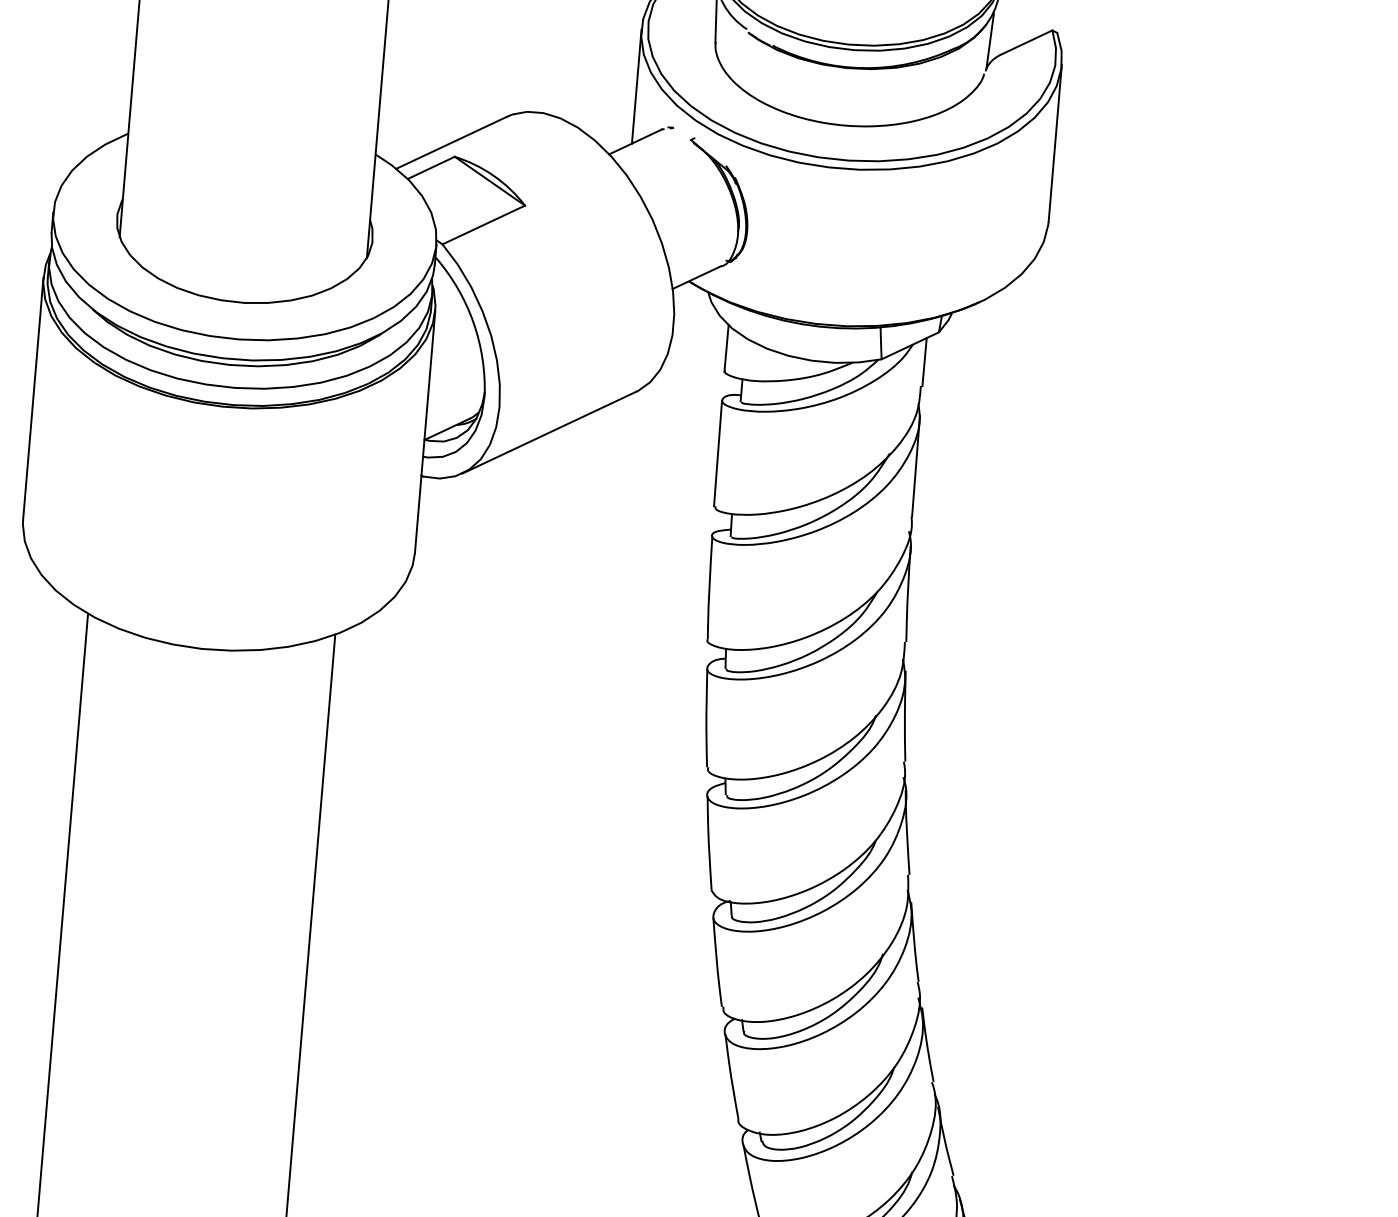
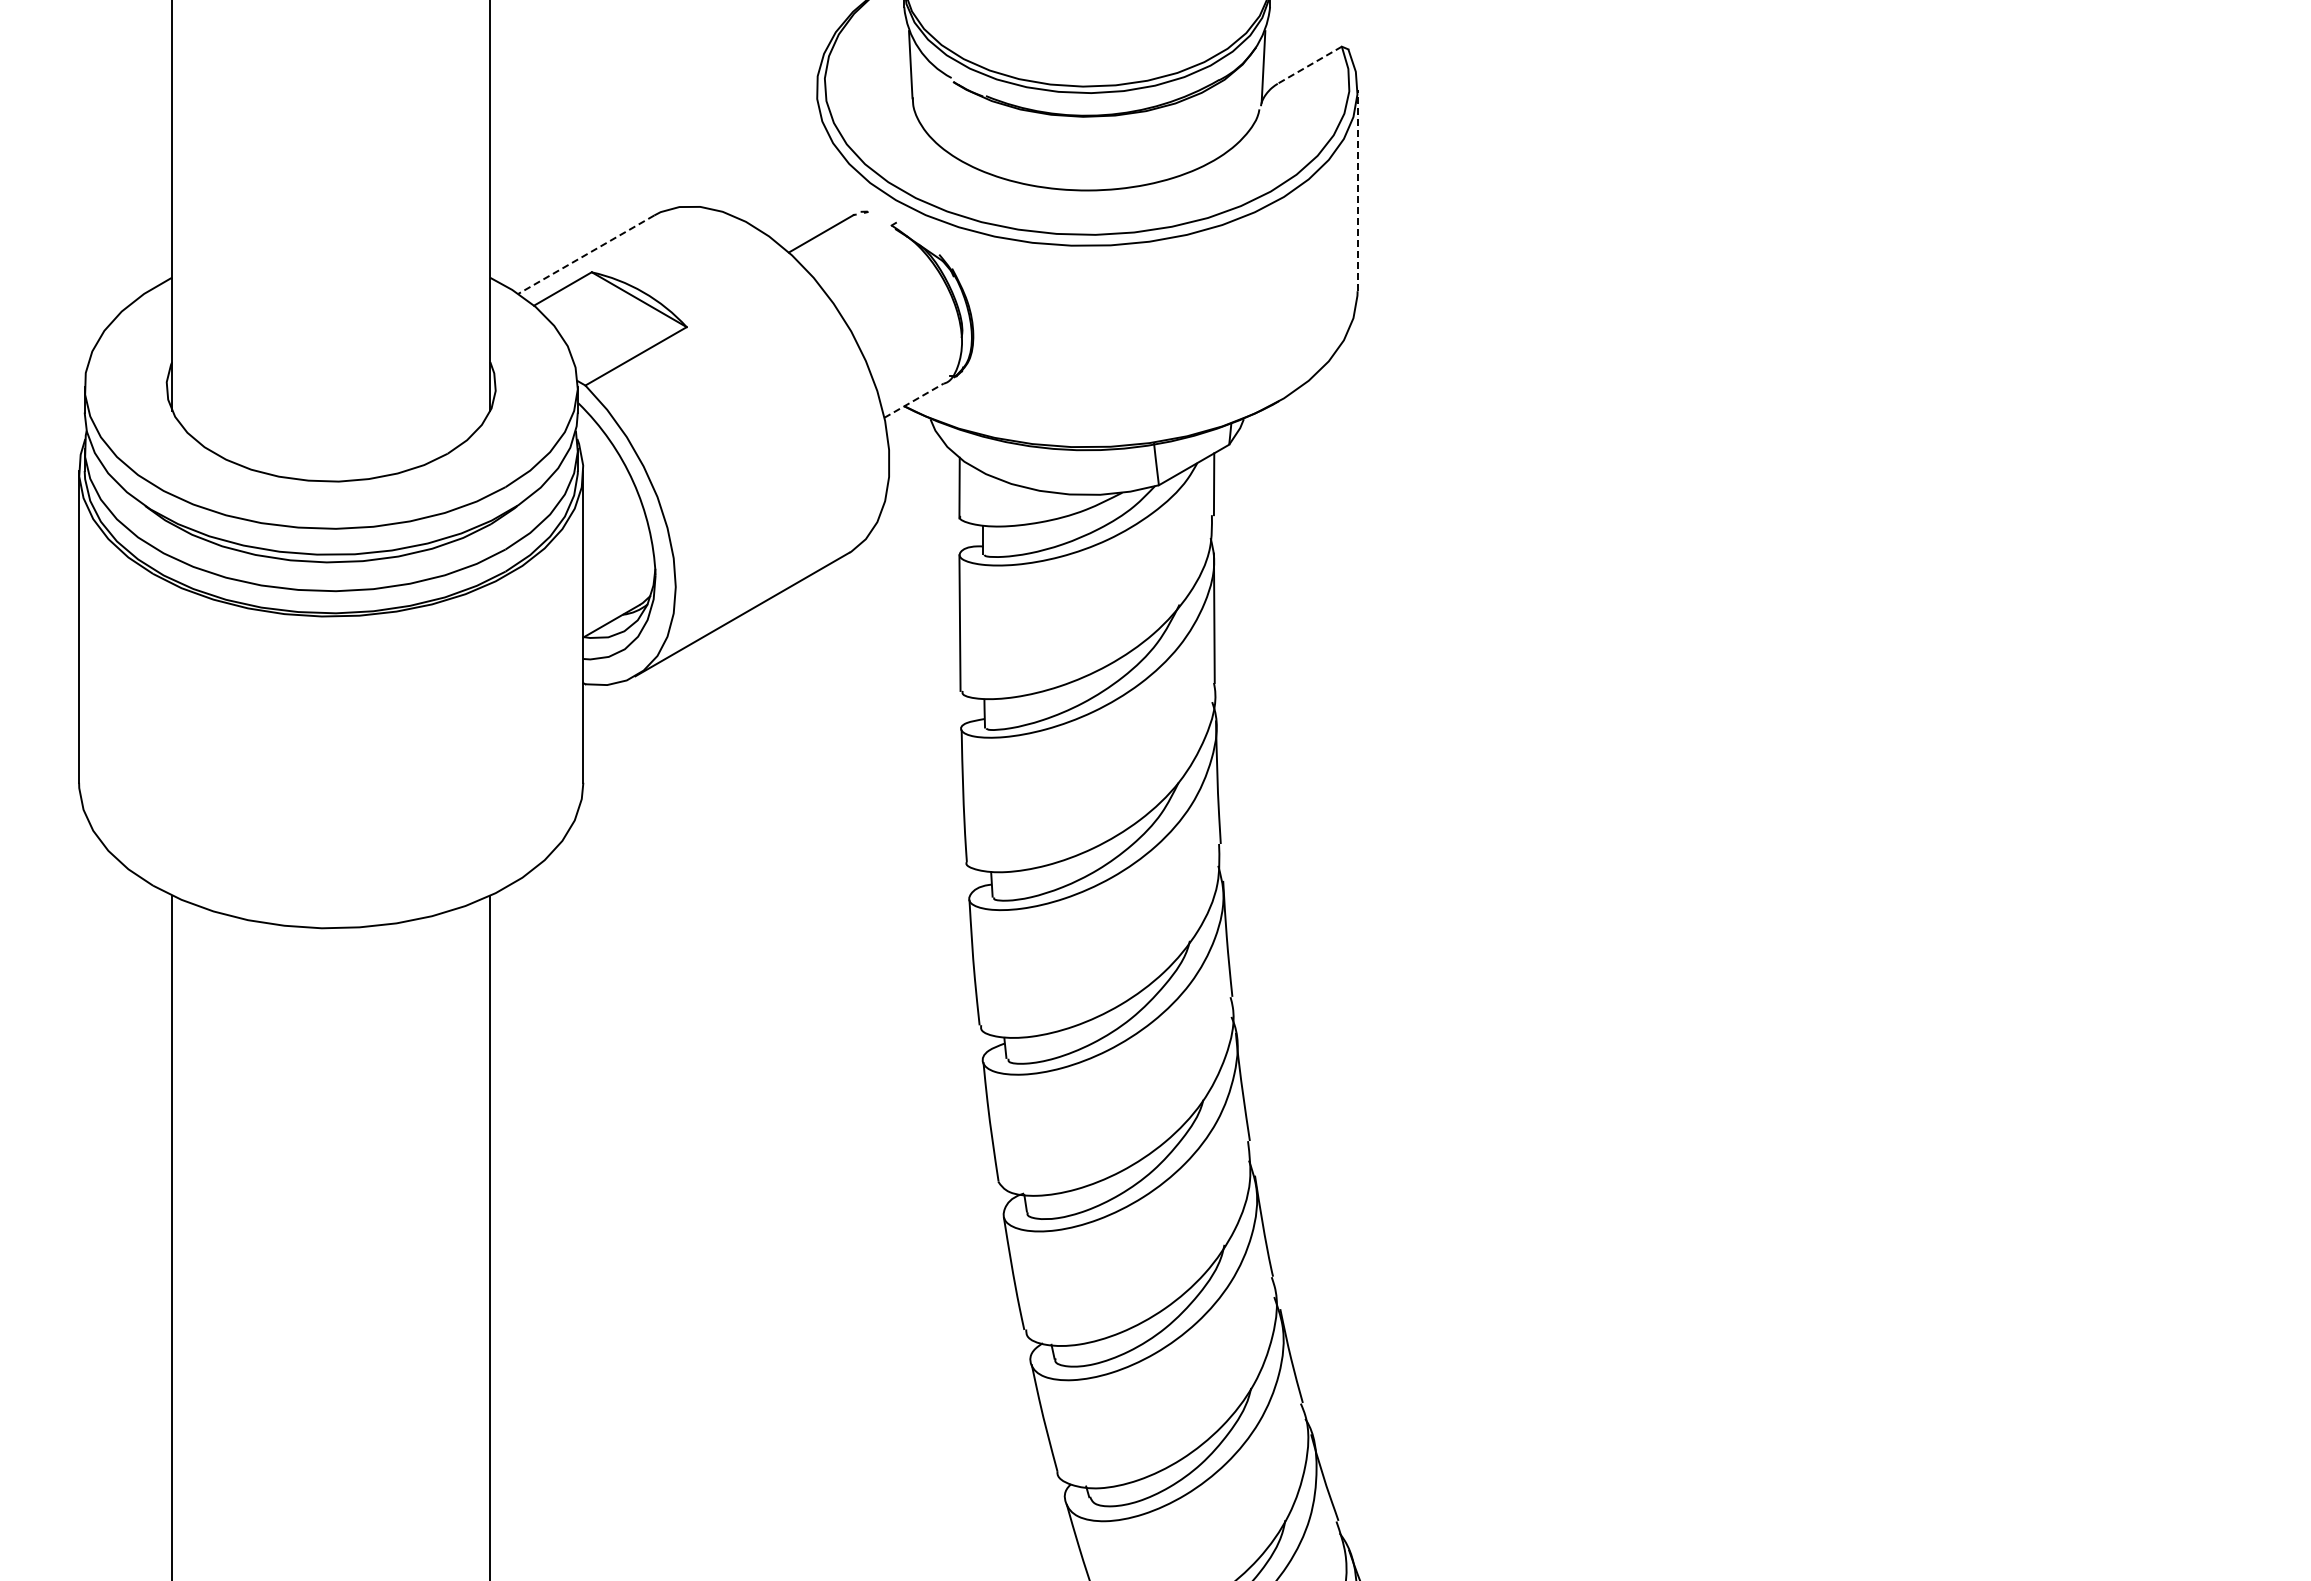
line: (1026, 42) -> (1309, 65), solid -> dashed
line: (636, 86) -> (816, 162), removed
line: (451, 142) -> (586, 254), solid -> dashed
line: (1055, 143) -> (1357, 190), solid -> dashed
line: (697, 277) -> (914, 400), solid -> dashed

